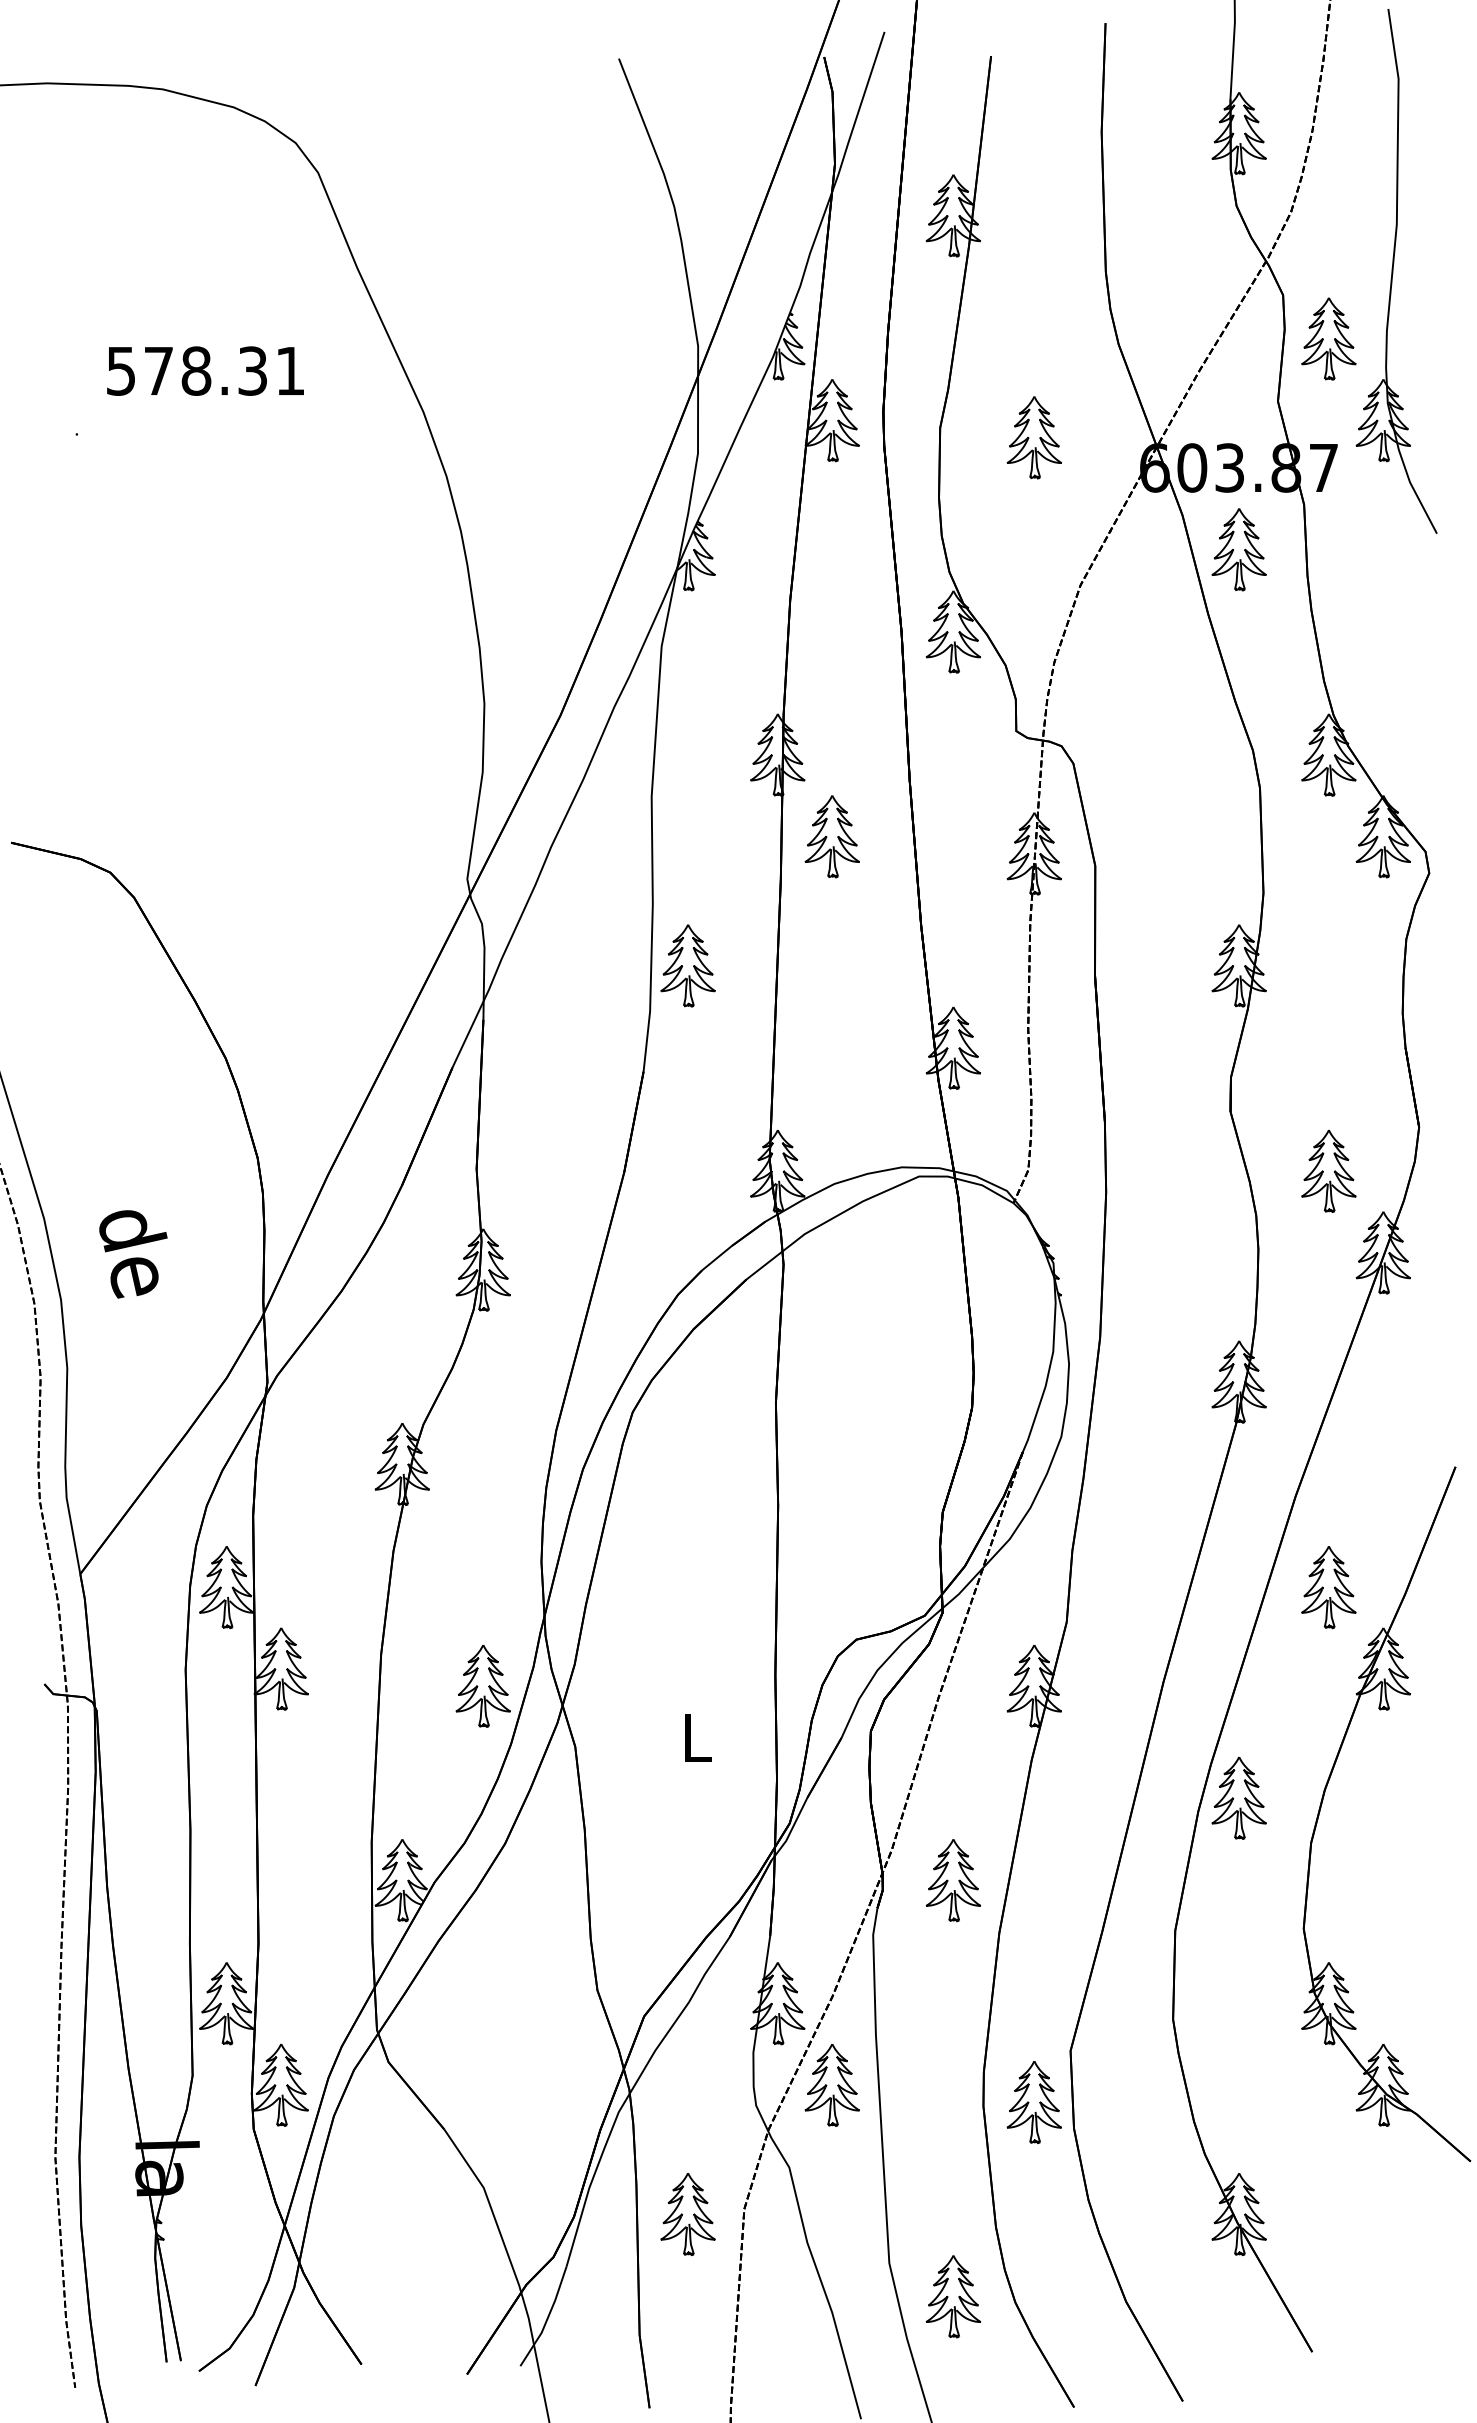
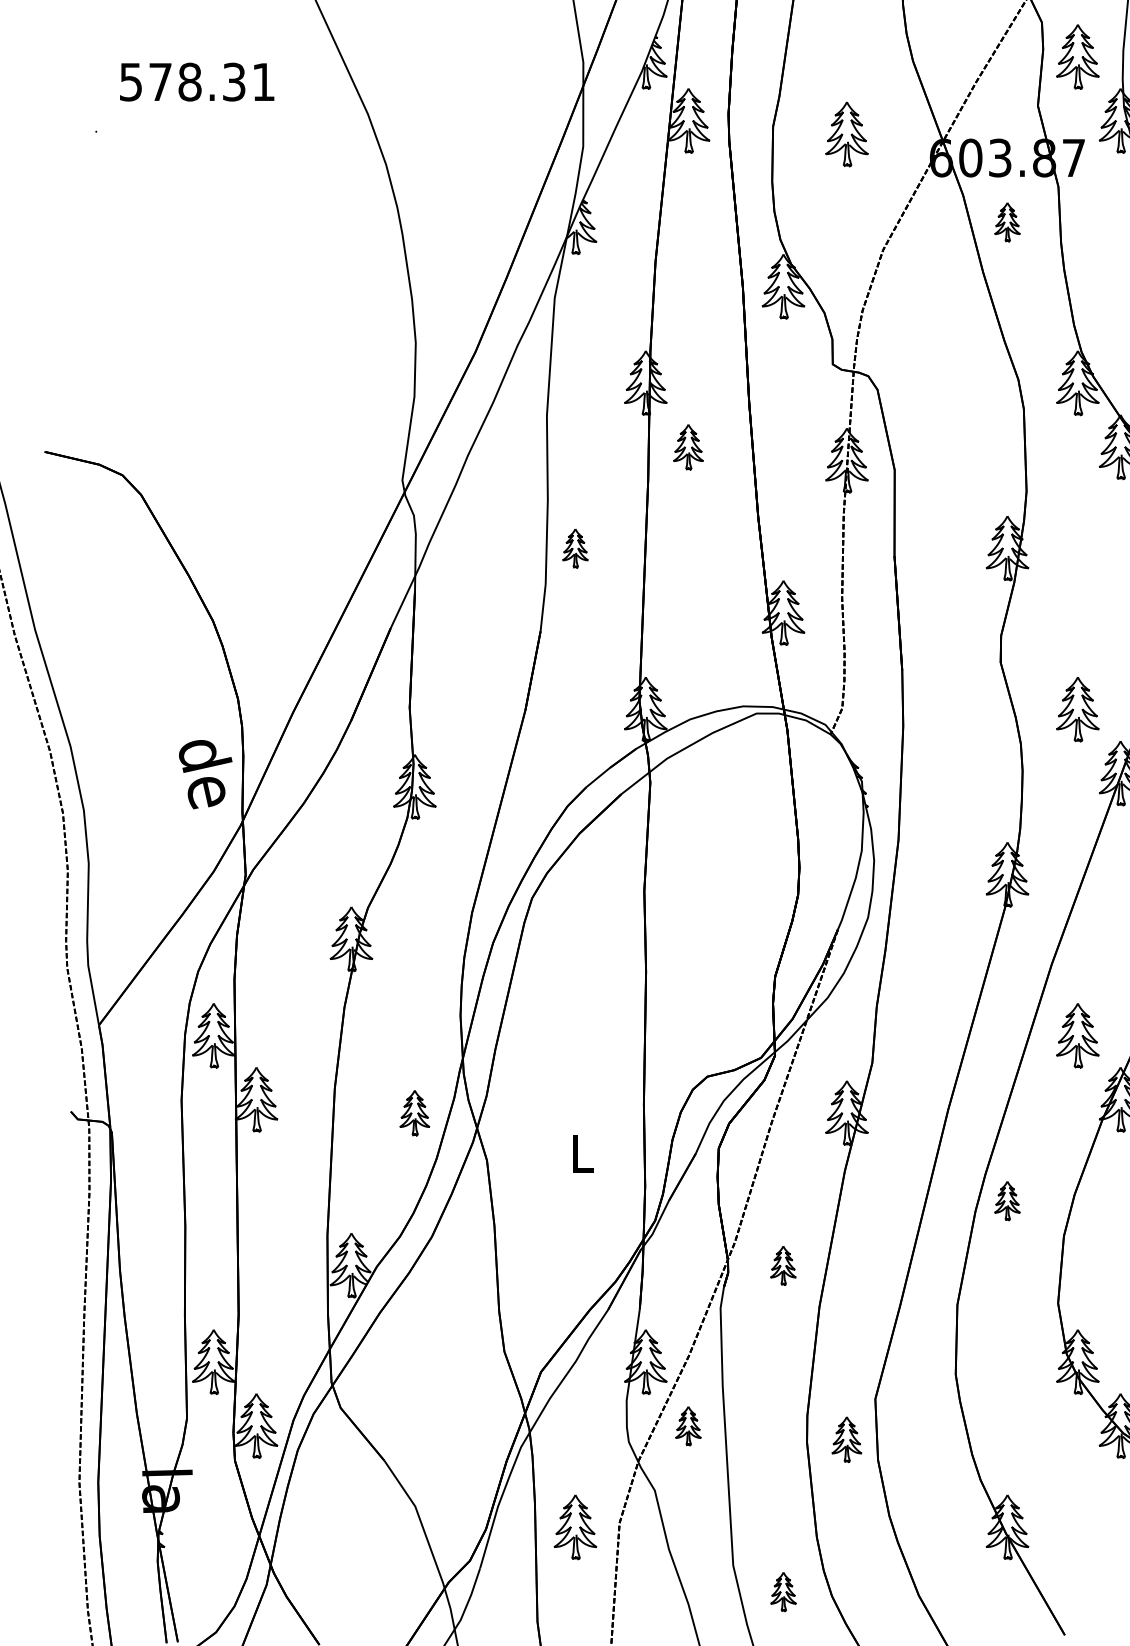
part: (1238, 549) -> (1007, 221), size x0.6
part: (831, 836) -> (687, 446), size x0.7
part: (687, 965) -> (575, 548), size x0.6
text: (133, 1254) -> (205, 774), moved
part: (482, 1685) -> (414, 1112), size x0.7
part: (1238, 1797) -> (1007, 1200), size x0.6
part: (952, 1880) -> (782, 1265), size x0.6
part: (831, 2085) -> (687, 1426), size x0.6
part: (1033, 2102) -> (846, 1439), size x0.7
part: (953, 2296) -> (783, 1591), size x0.6

